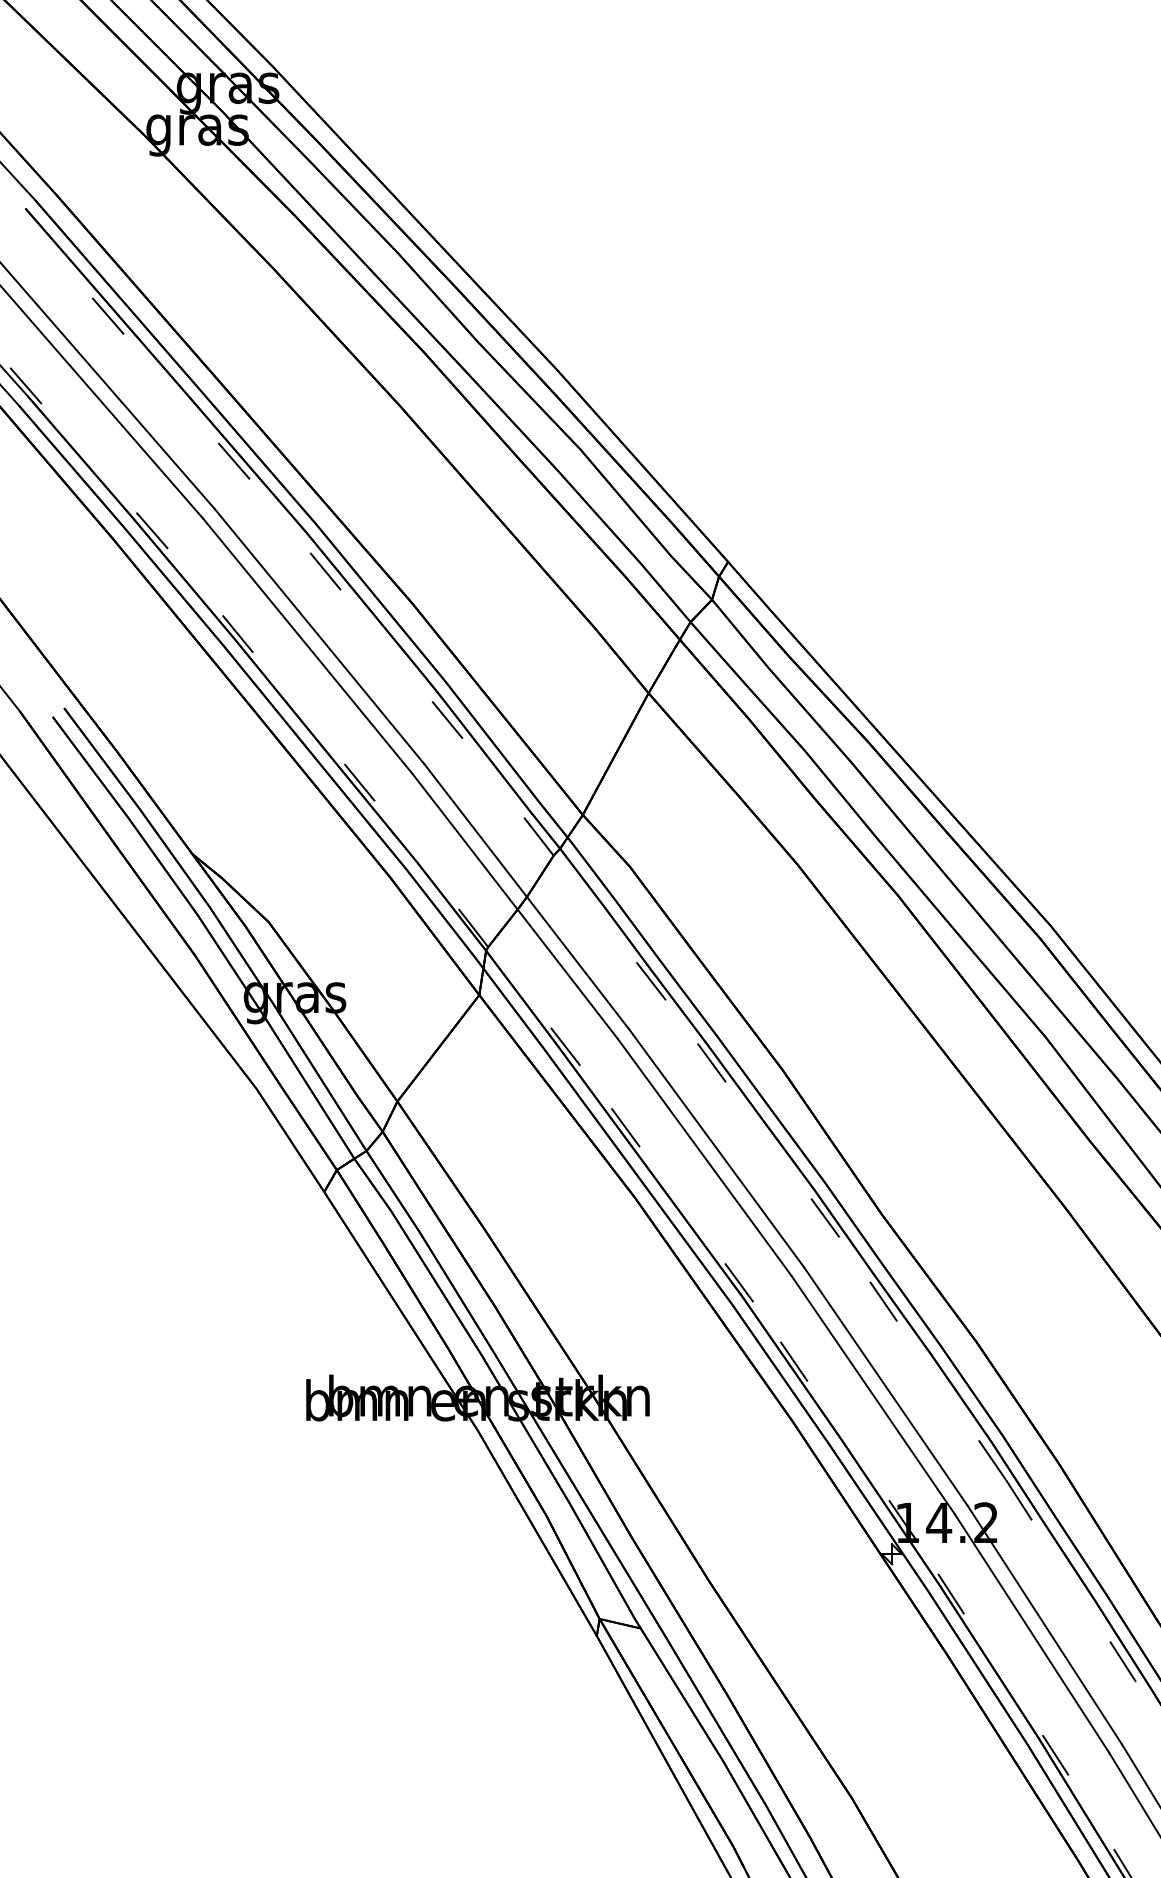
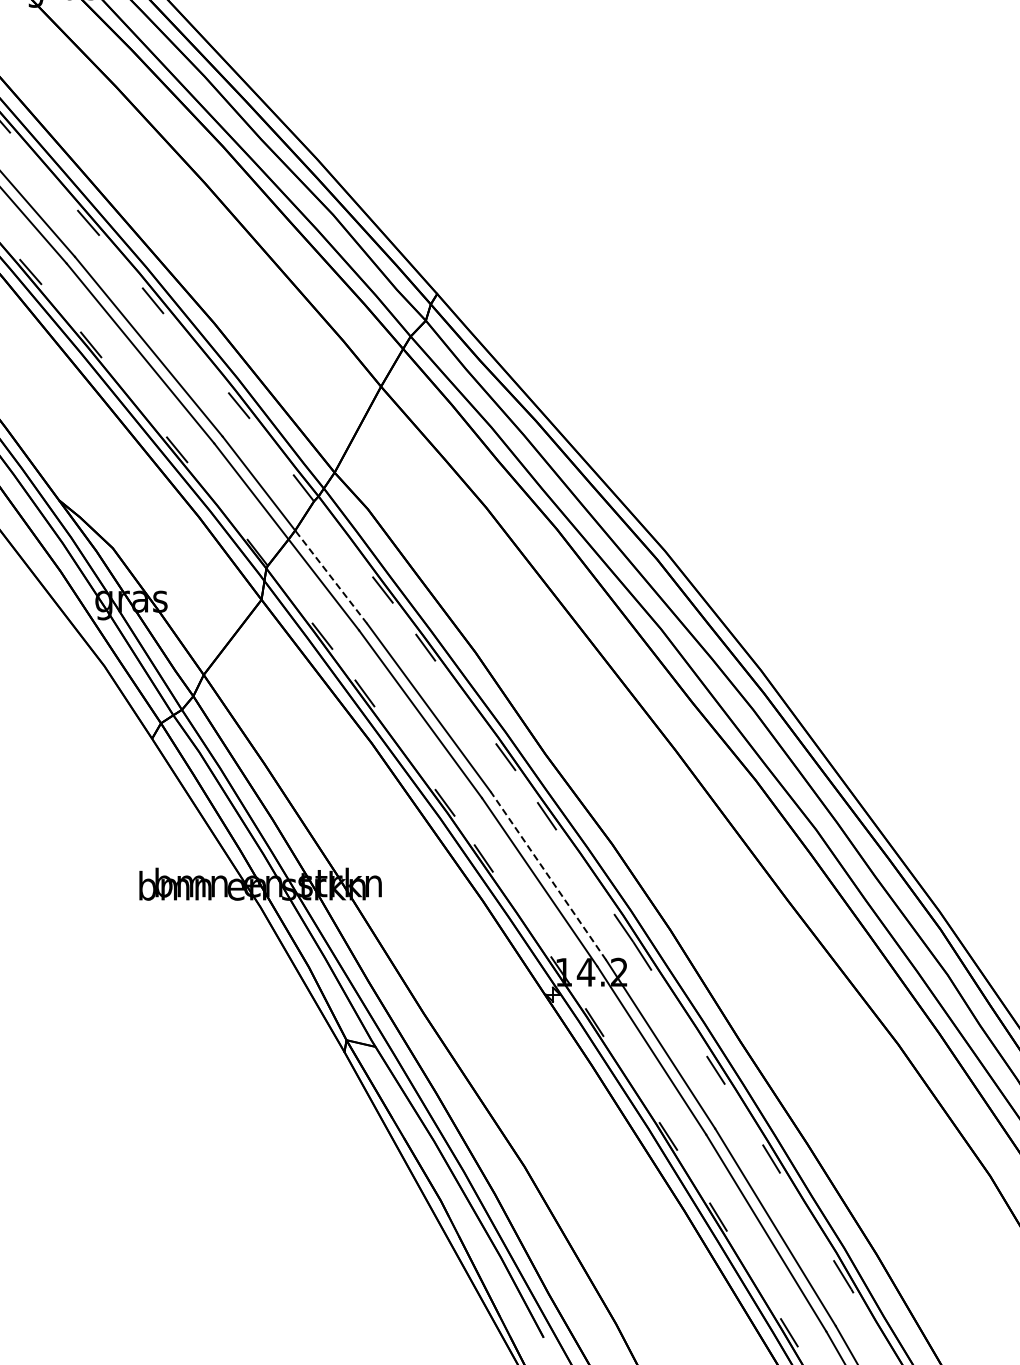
line: (578, 963) -> (331, 577), solid -> dashed
line: (885, 1387) -> (548, 876), solid -> dashed

